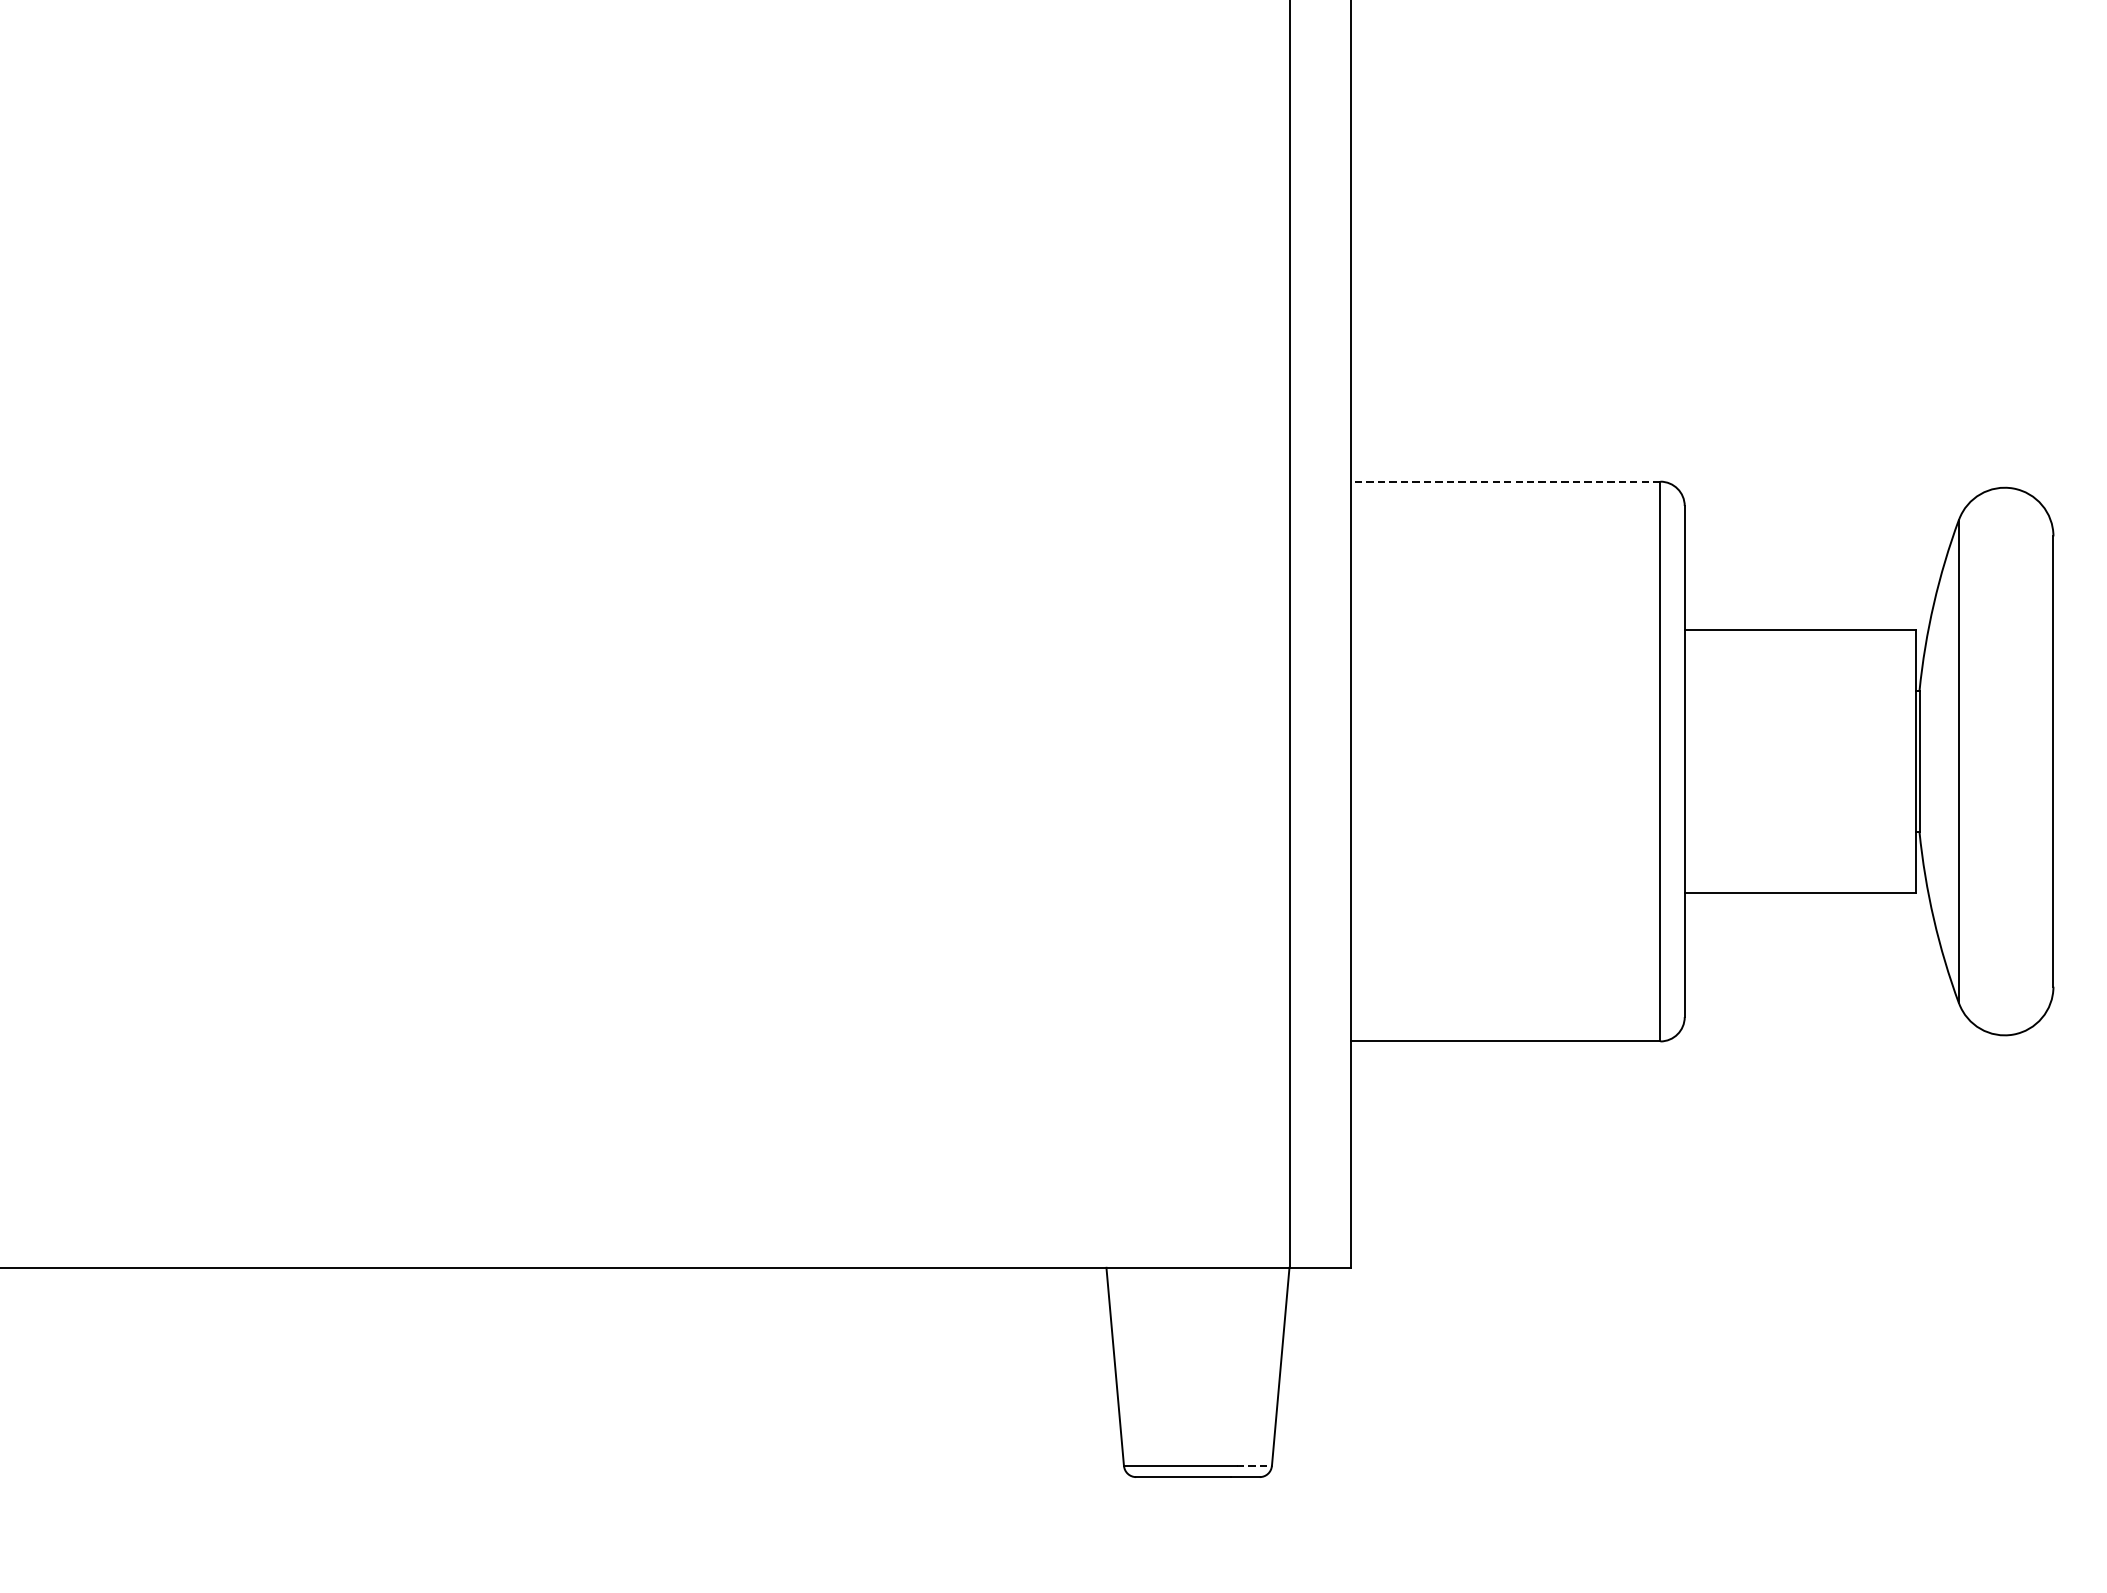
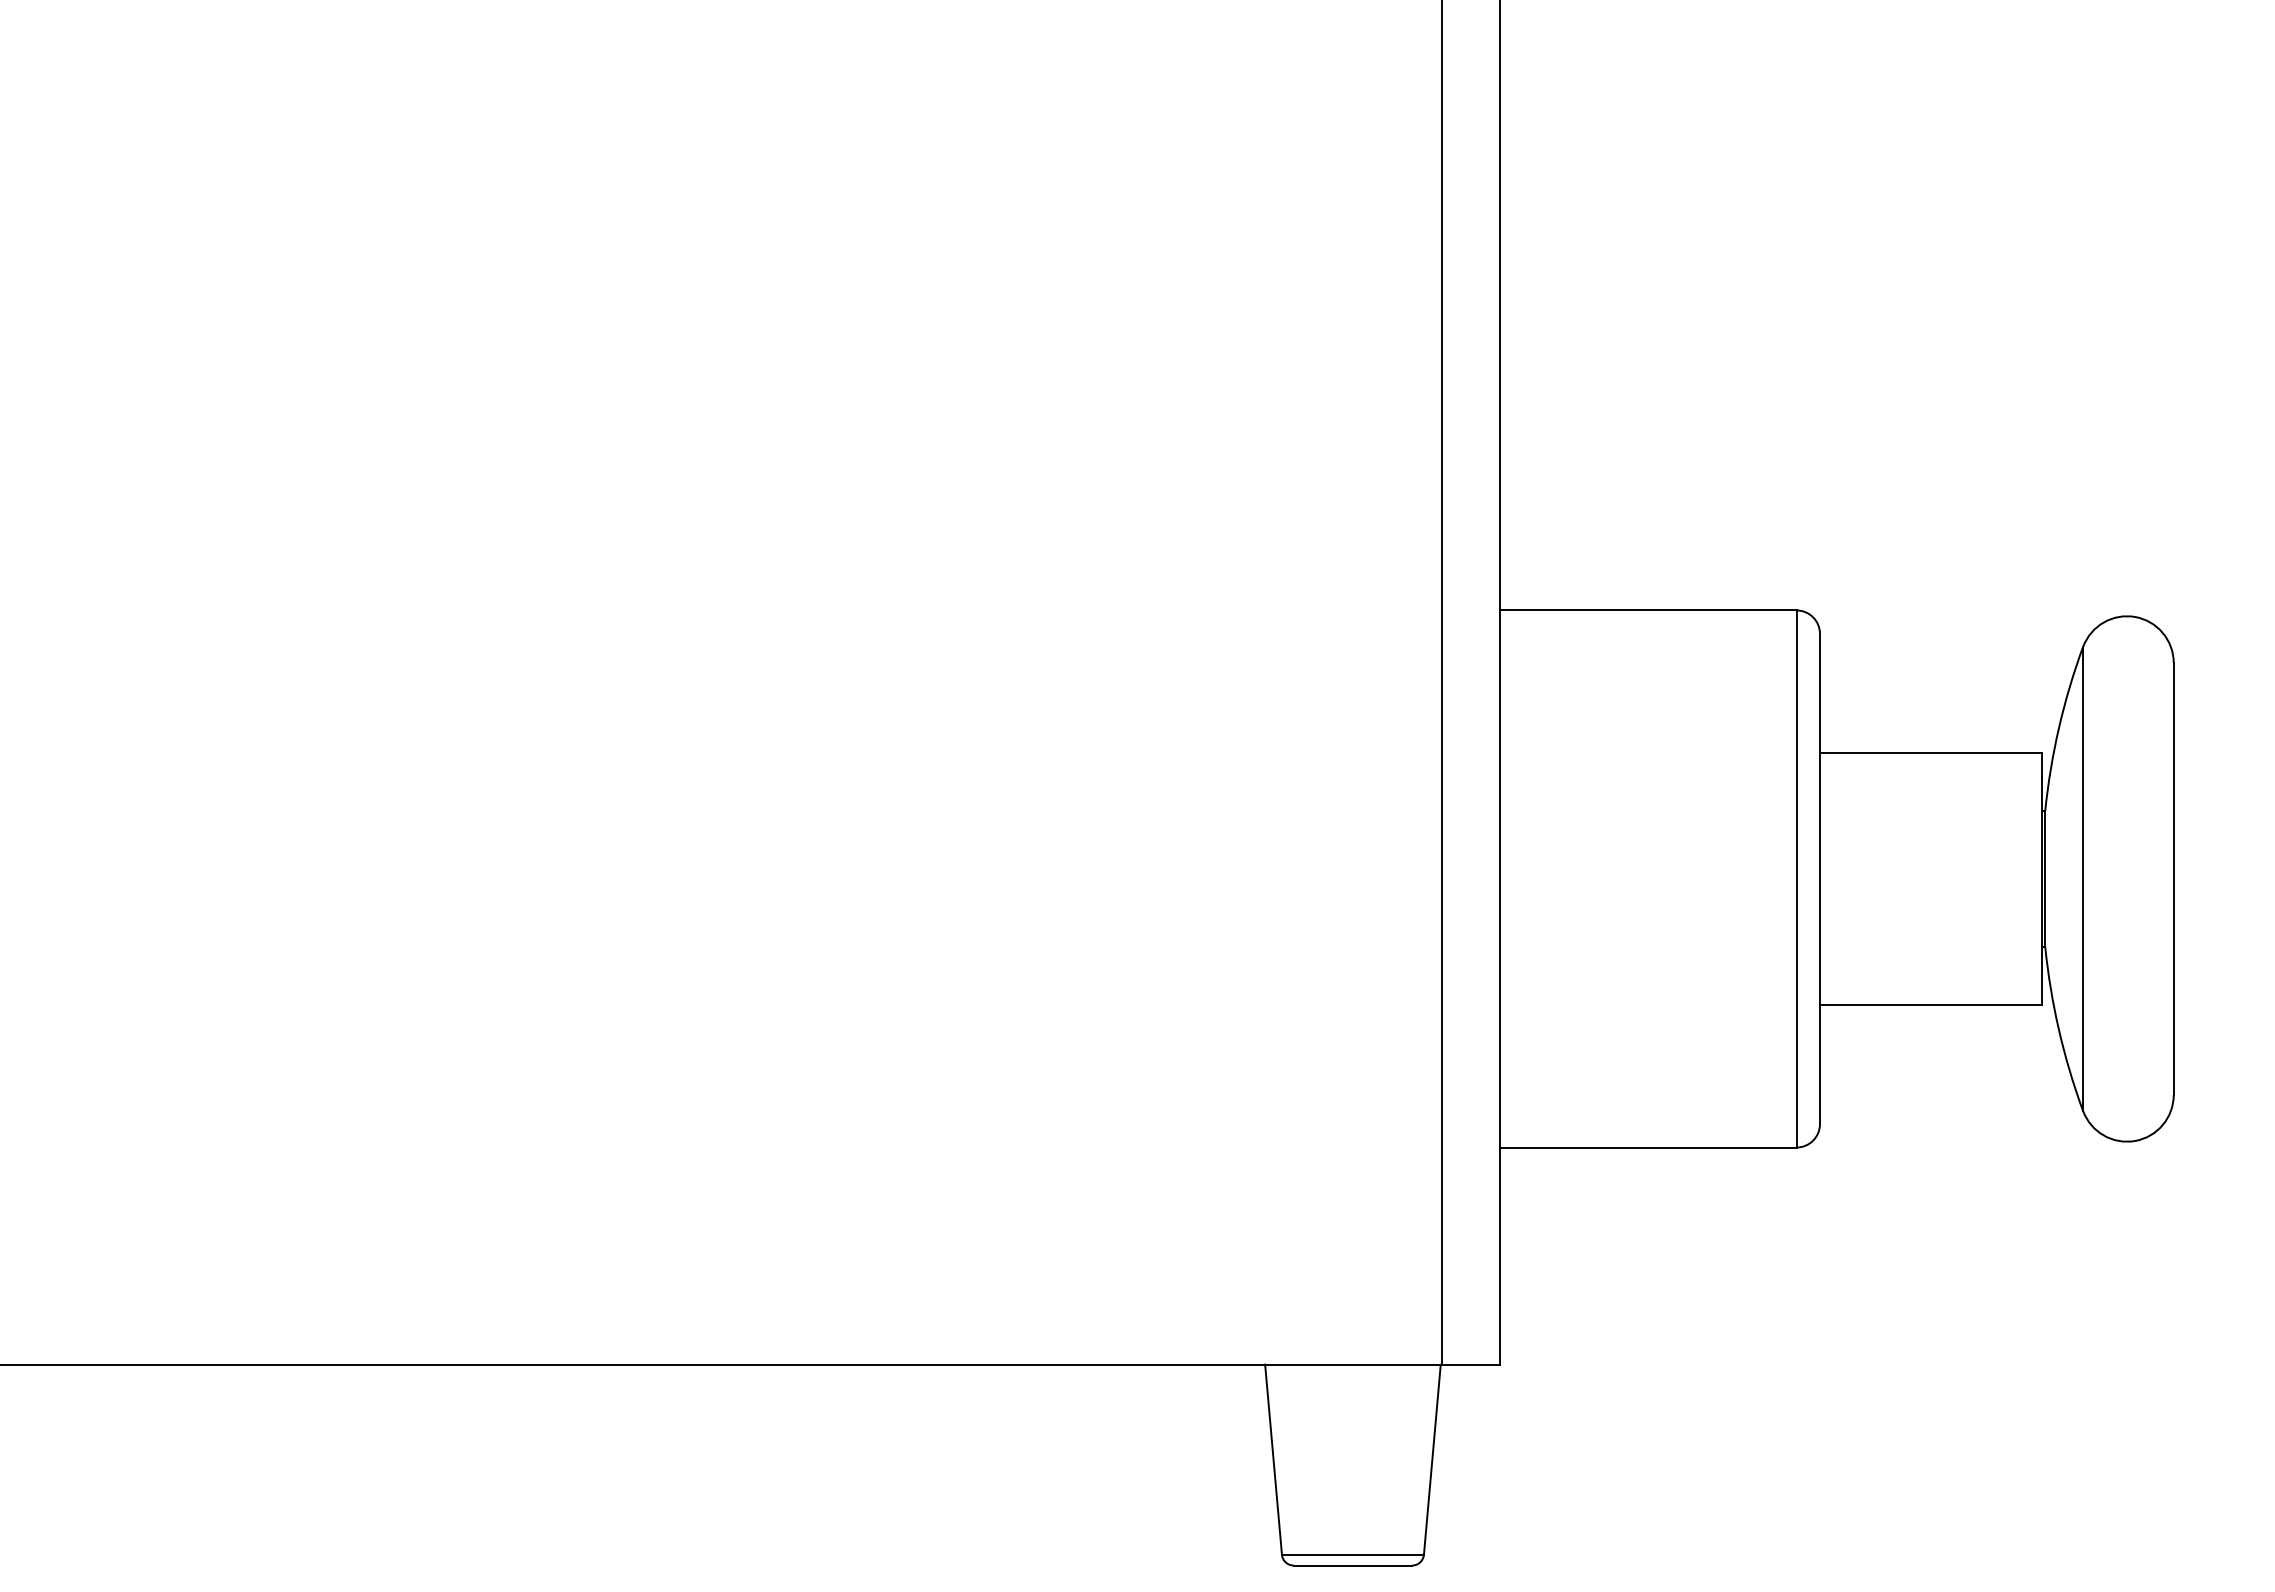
line: (1504, 481) -> (1647, 610), dashed -> solid
line: (1254, 1465) -> (1407, 1554), dashed -> solid

